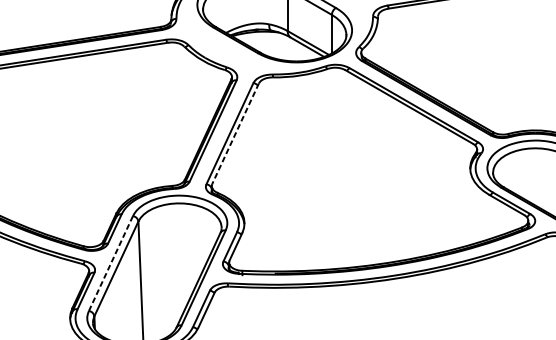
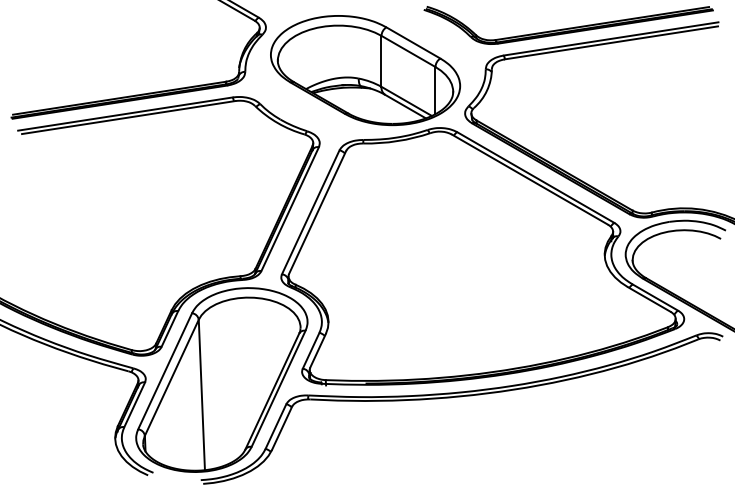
line: (235, 133) -> (317, 212), dashed -> solid
line: (111, 263) -> (165, 371), dashed -> solid

